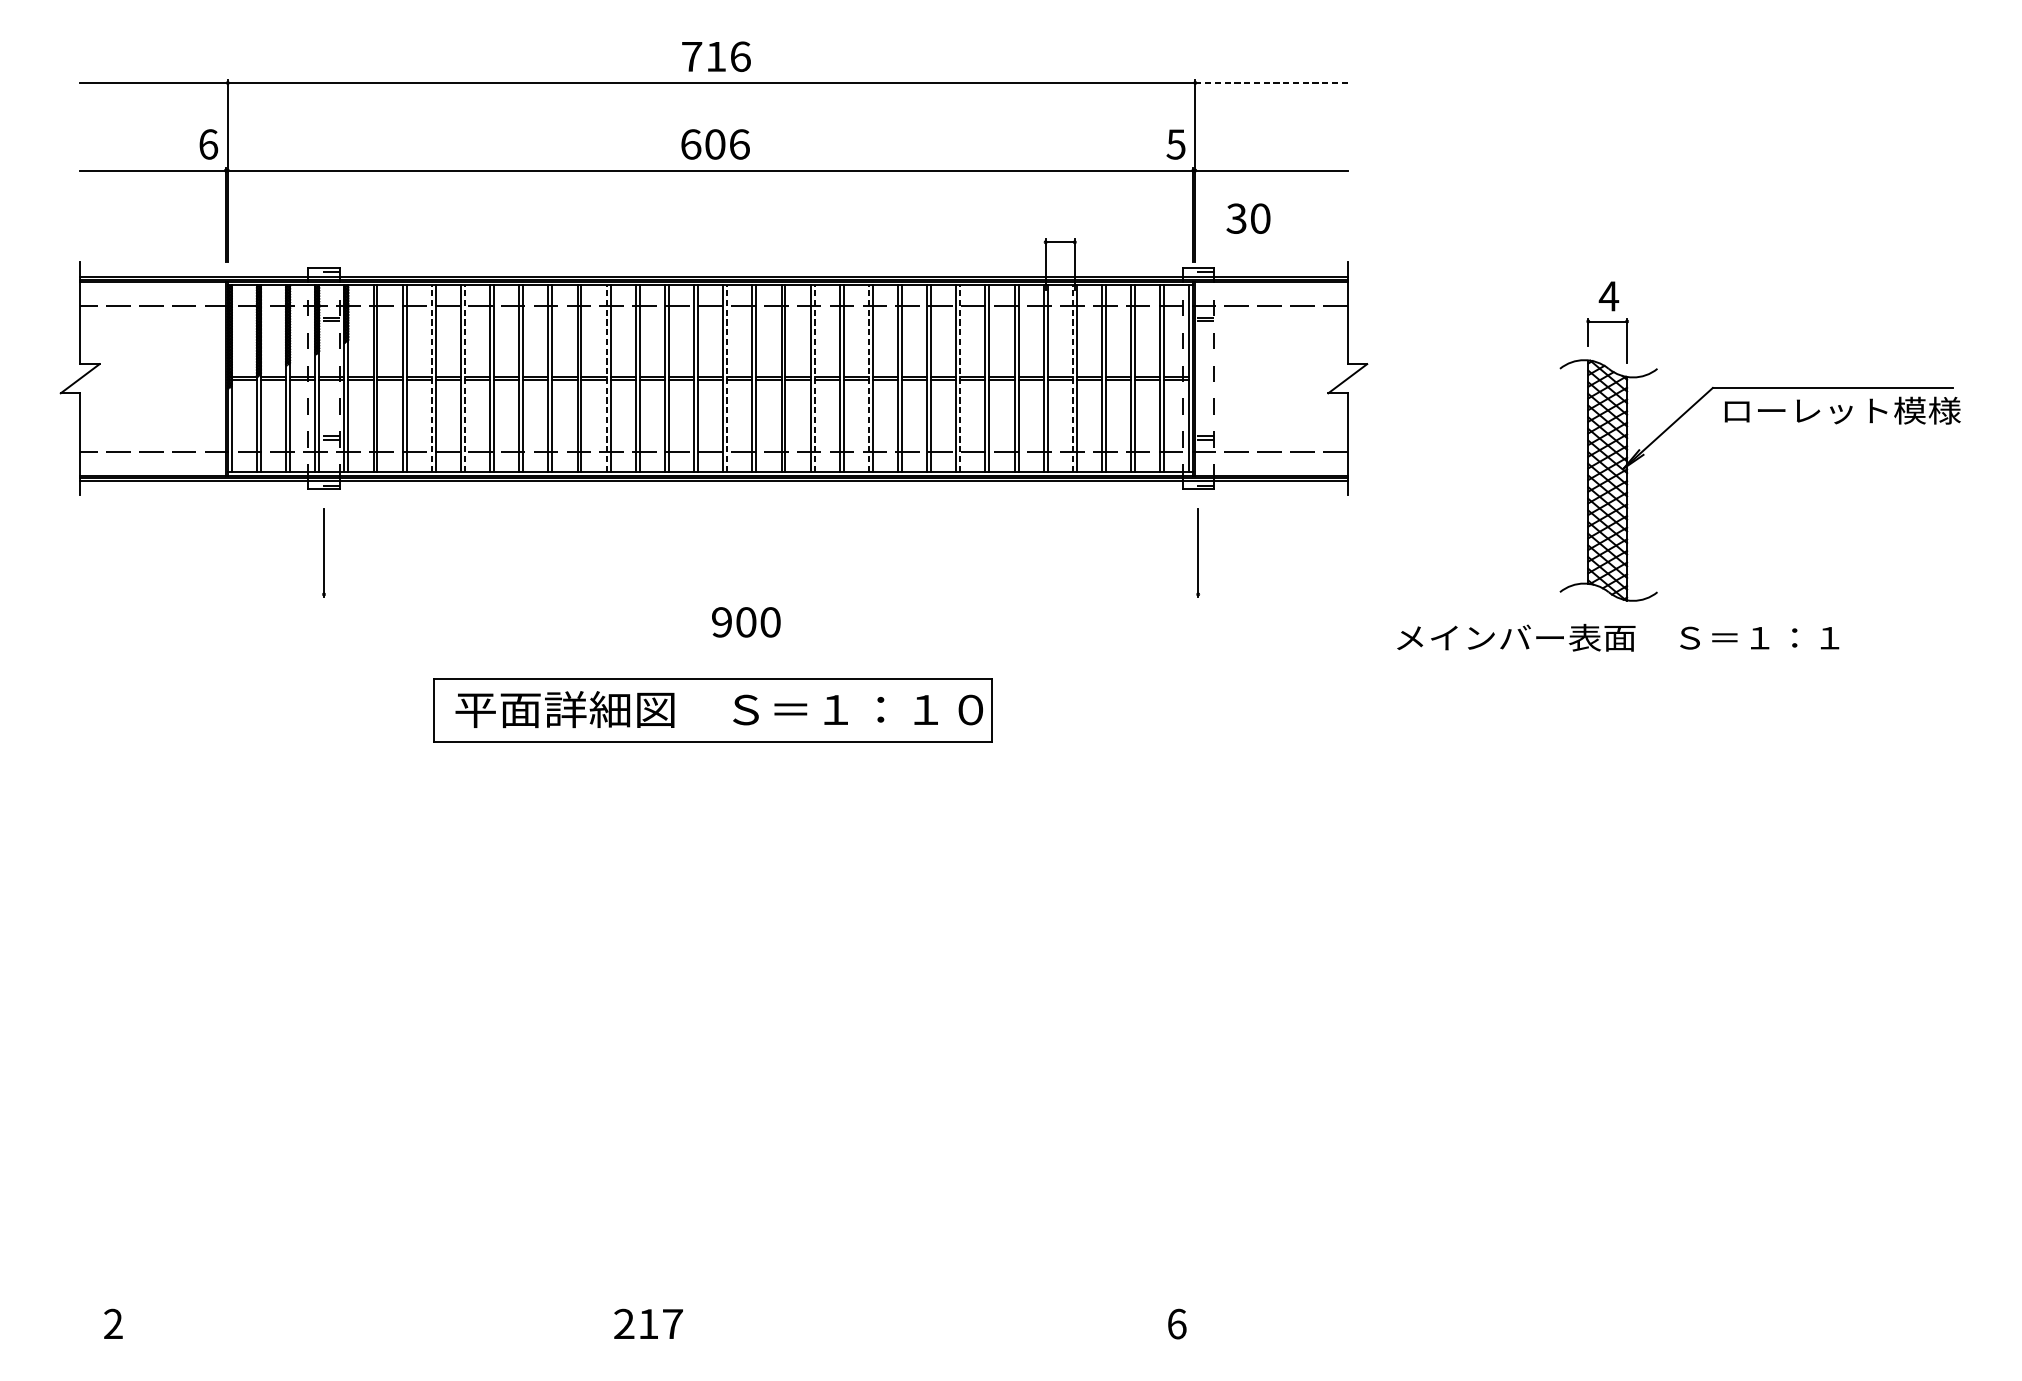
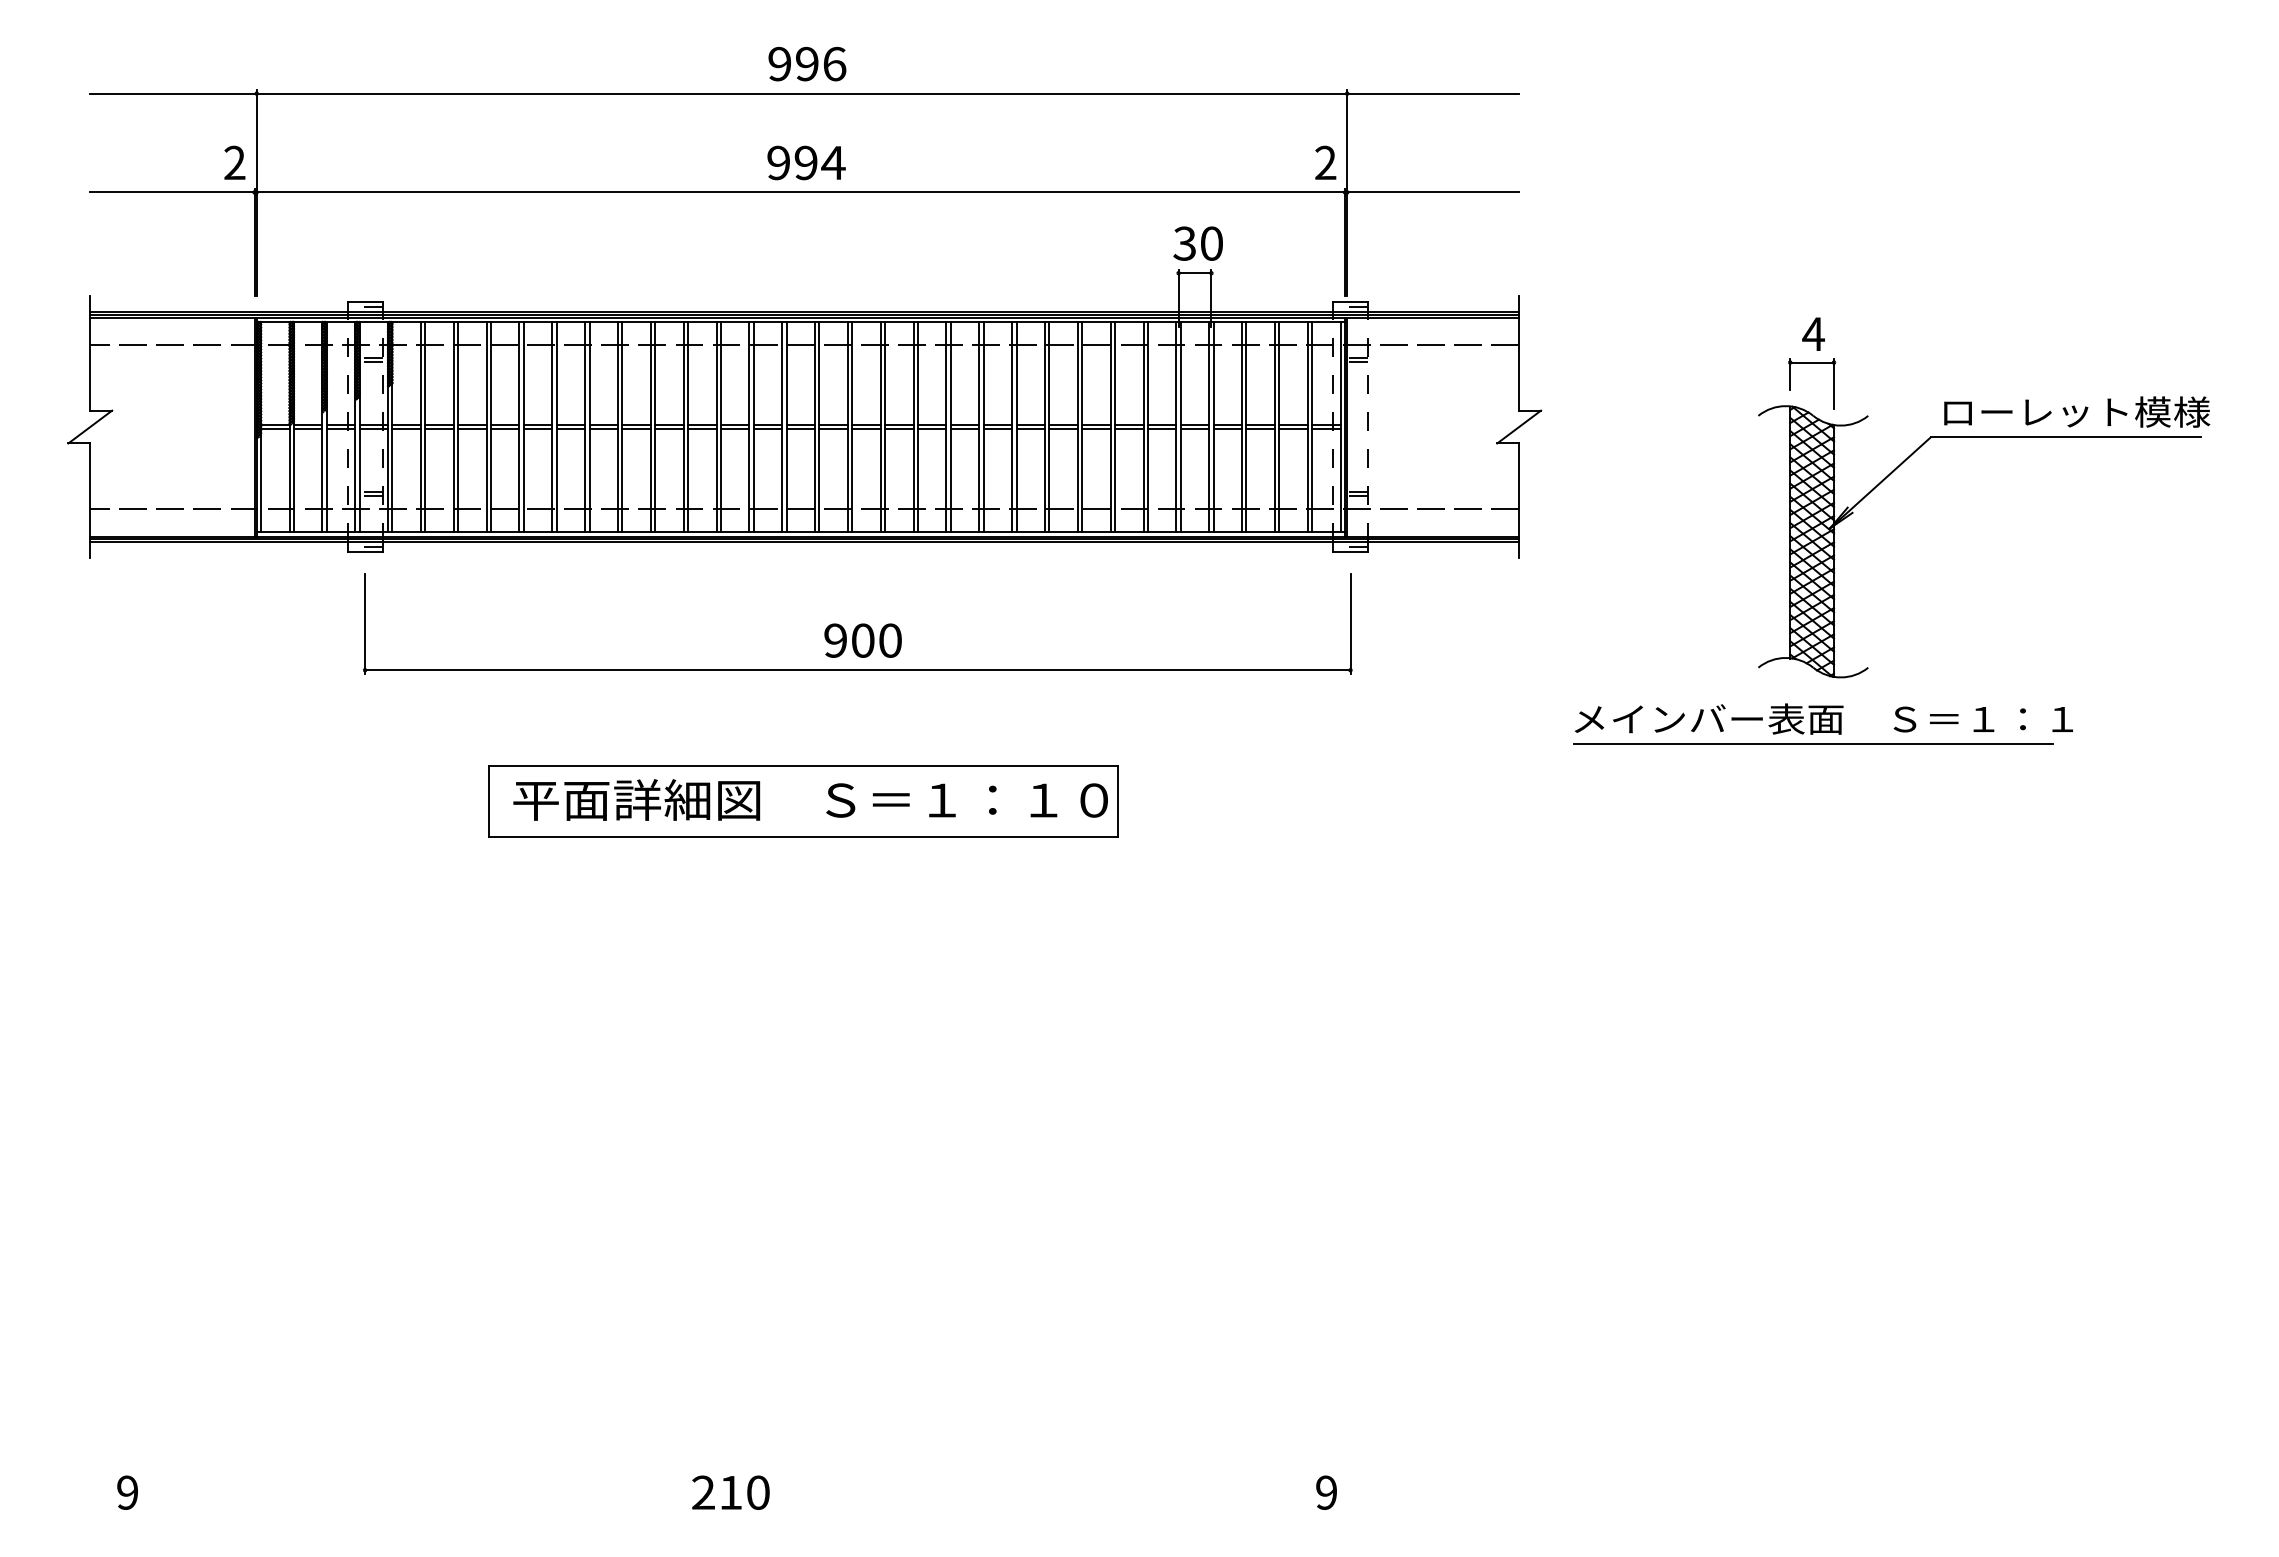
text: (704, 56) -> (793, 63), 716 -> 996
line: (1271, 82) -> (1433, 93), dashed -> solid
text: (208, 144) -> (234, 162), 6 -> 2
text: (715, 144) -> (806, 162), 606 -> 994
text: (1176, 144) -> (1325, 162), 5 -> 2
text: (1247, 218) -> (1197, 243), moved
line: (431, 378) -> (486, 426), dashed -> solid
line: (464, 378) -> (523, 426), dashed -> solid
line: (606, 378) -> (683, 426), dashed -> solid
line: (727, 378) -> (819, 426), dashed -> solid
line: (814, 378) -> (918, 426), dashed -> solid
line: (869, 378) -> (979, 426), dashed -> solid
line: (960, 378) -> (1082, 426), dashed -> solid
line: (1073, 378) -> (1209, 426), dashed -> solid
text: (1843, 410) -> (2077, 411), moved
line: (760, 594) -> (857, 670), added
text: (745, 622) -> (862, 640), moved
line: (1608, 660) -> (1813, 744), added
text: (113, 1323) -> (127, 1492), 2 -> 9
text: (673, 1323) -> (758, 1492), 217 -> 210
text: (1176, 1323) -> (1326, 1492), 6 -> 9

